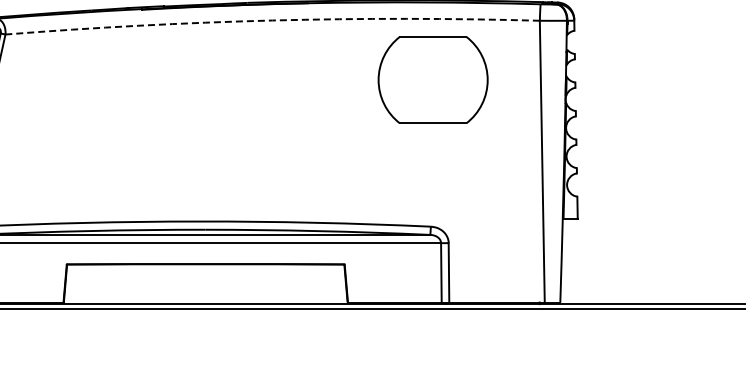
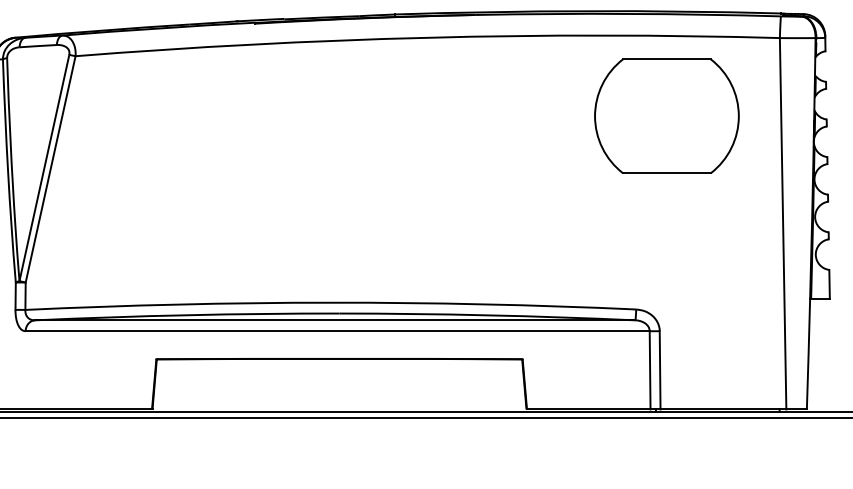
arc: (272, 20) -> (427, 37), dashed -> solid
part: (432, 79) -> (666, 115), moved

